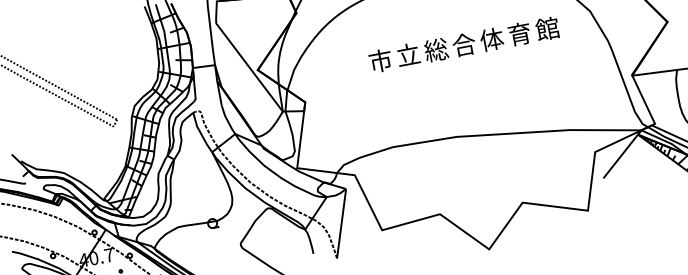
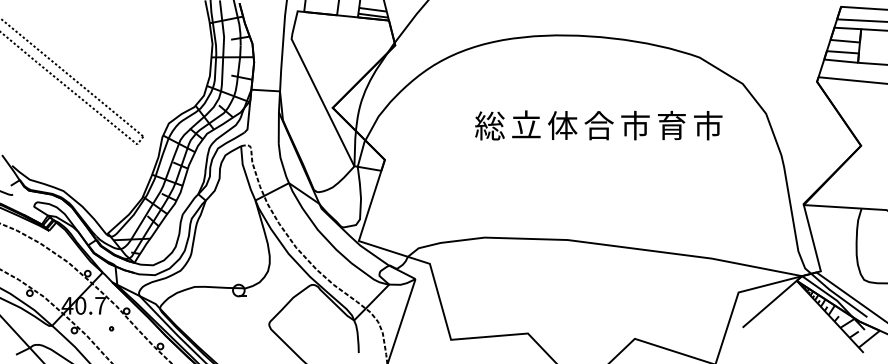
text: (547, 28) -> (707, 125), 館 -> 市
text: (491, 39) -> (635, 125), 体 -> 市
text: (436, 50) -> (562, 125), 総 -> 体
text: (380, 60) -> (489, 125), 市 -> 総

